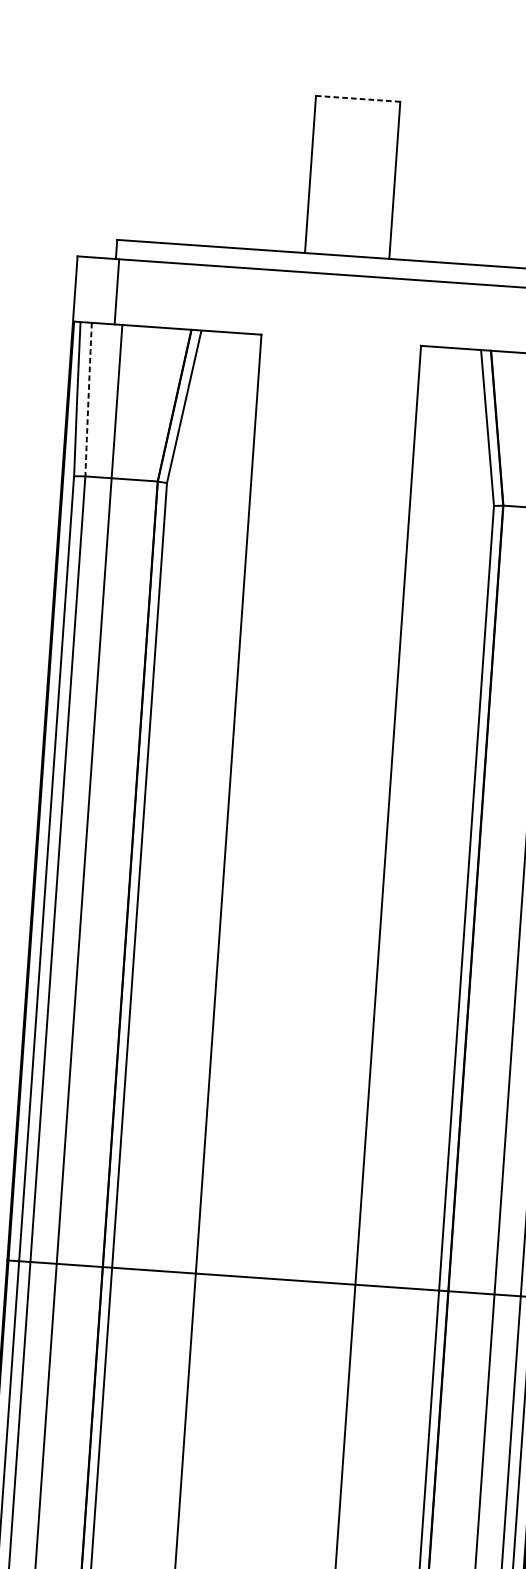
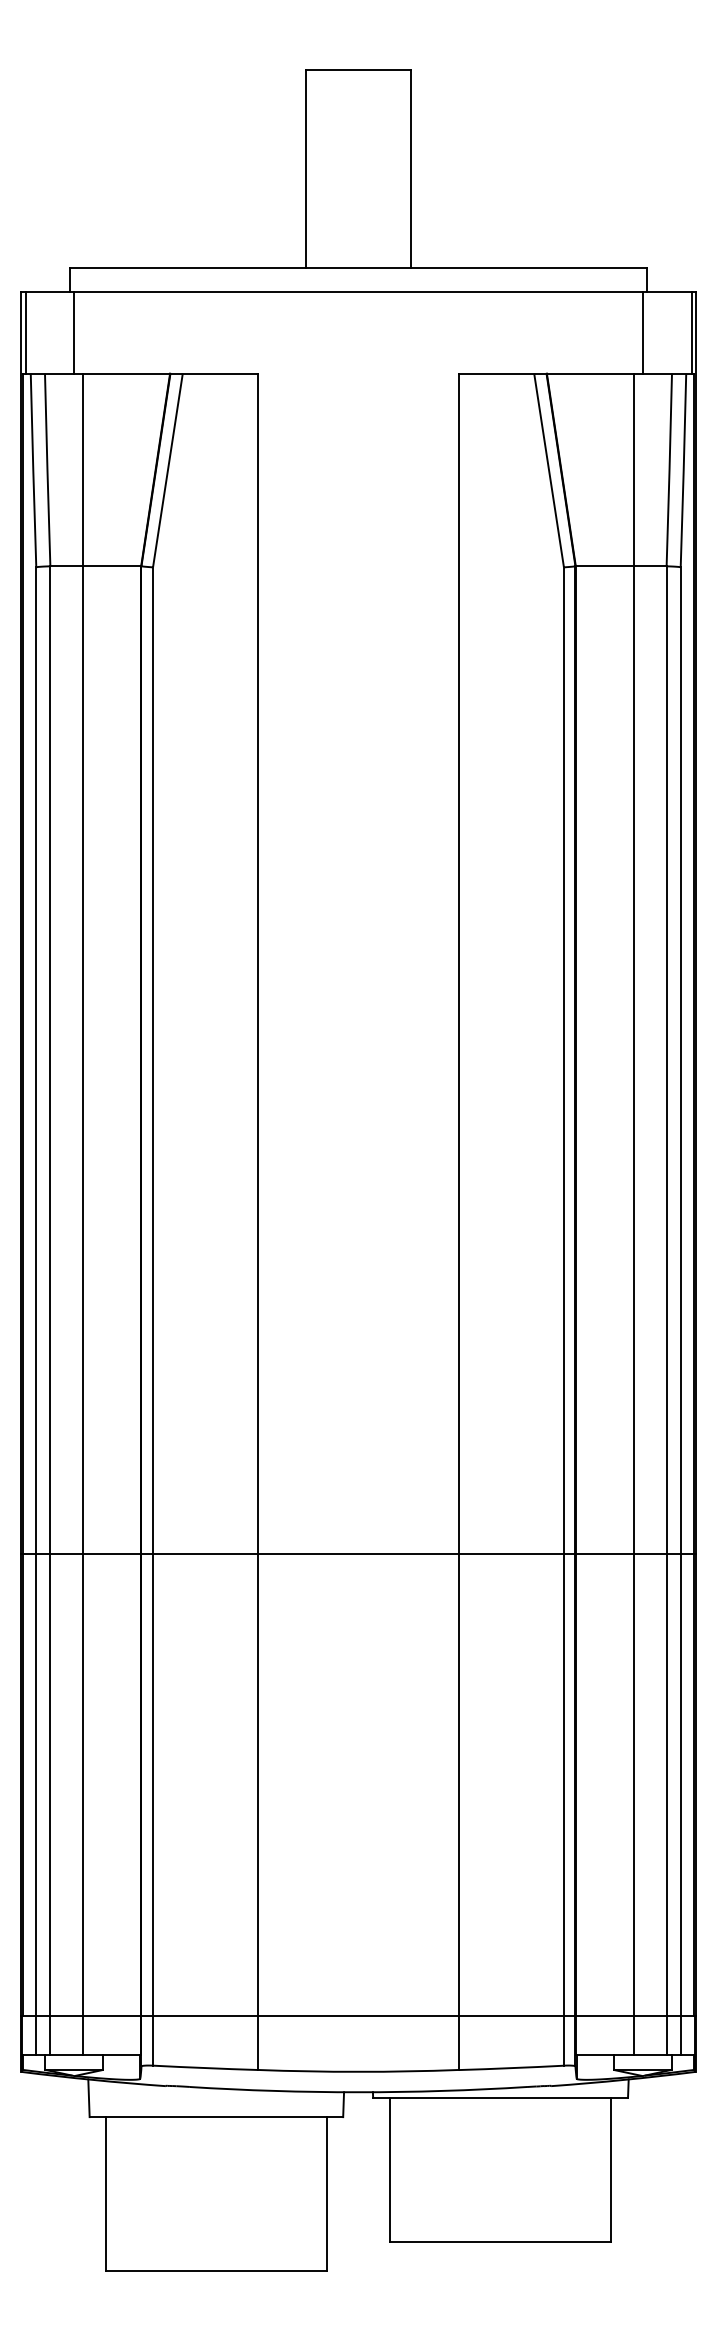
line: (358, 99) -> (358, 70), dashed -> solid
line: (78, 289) -> (25, 332), added
arc: (88, 399) -> (47, 469), dashed -> solid

